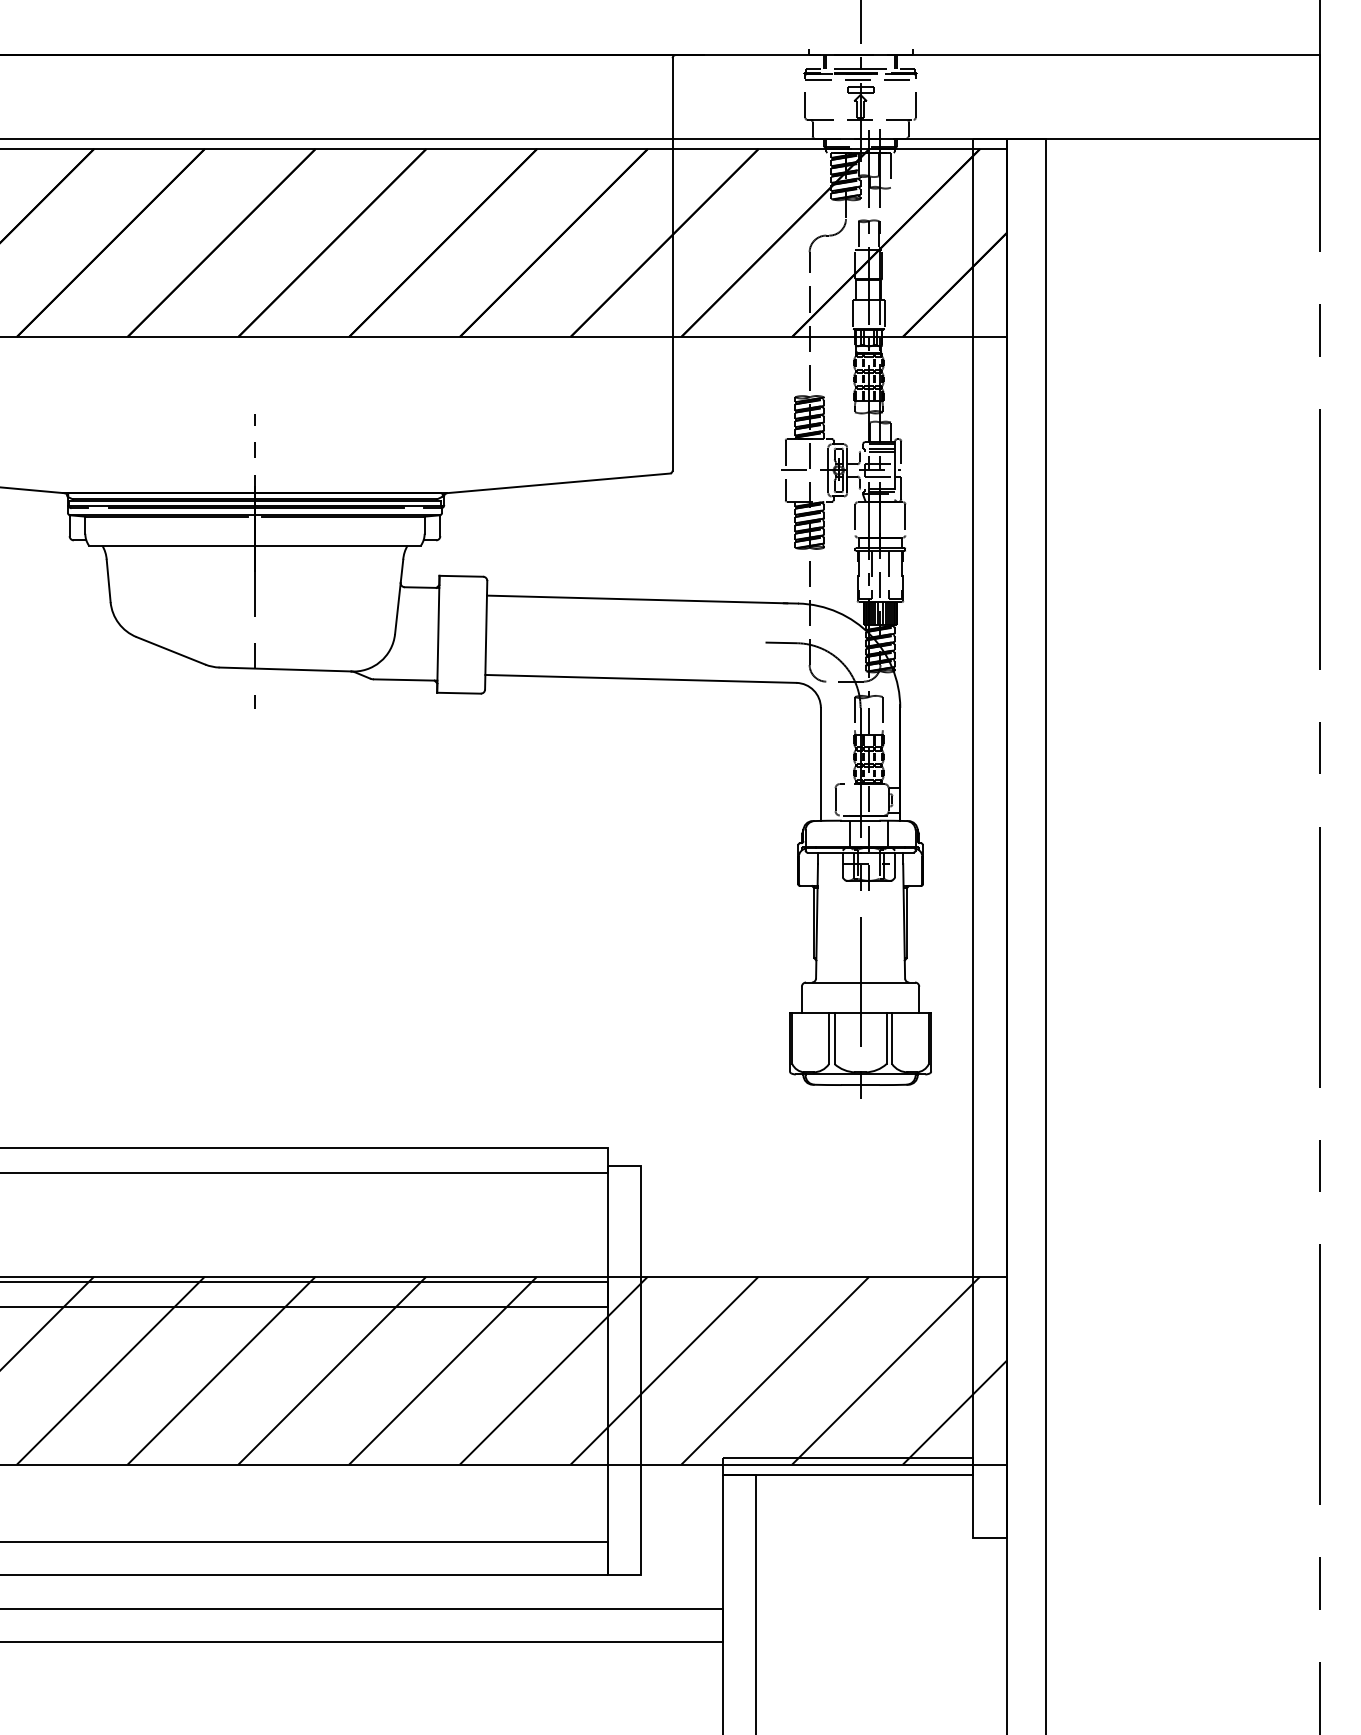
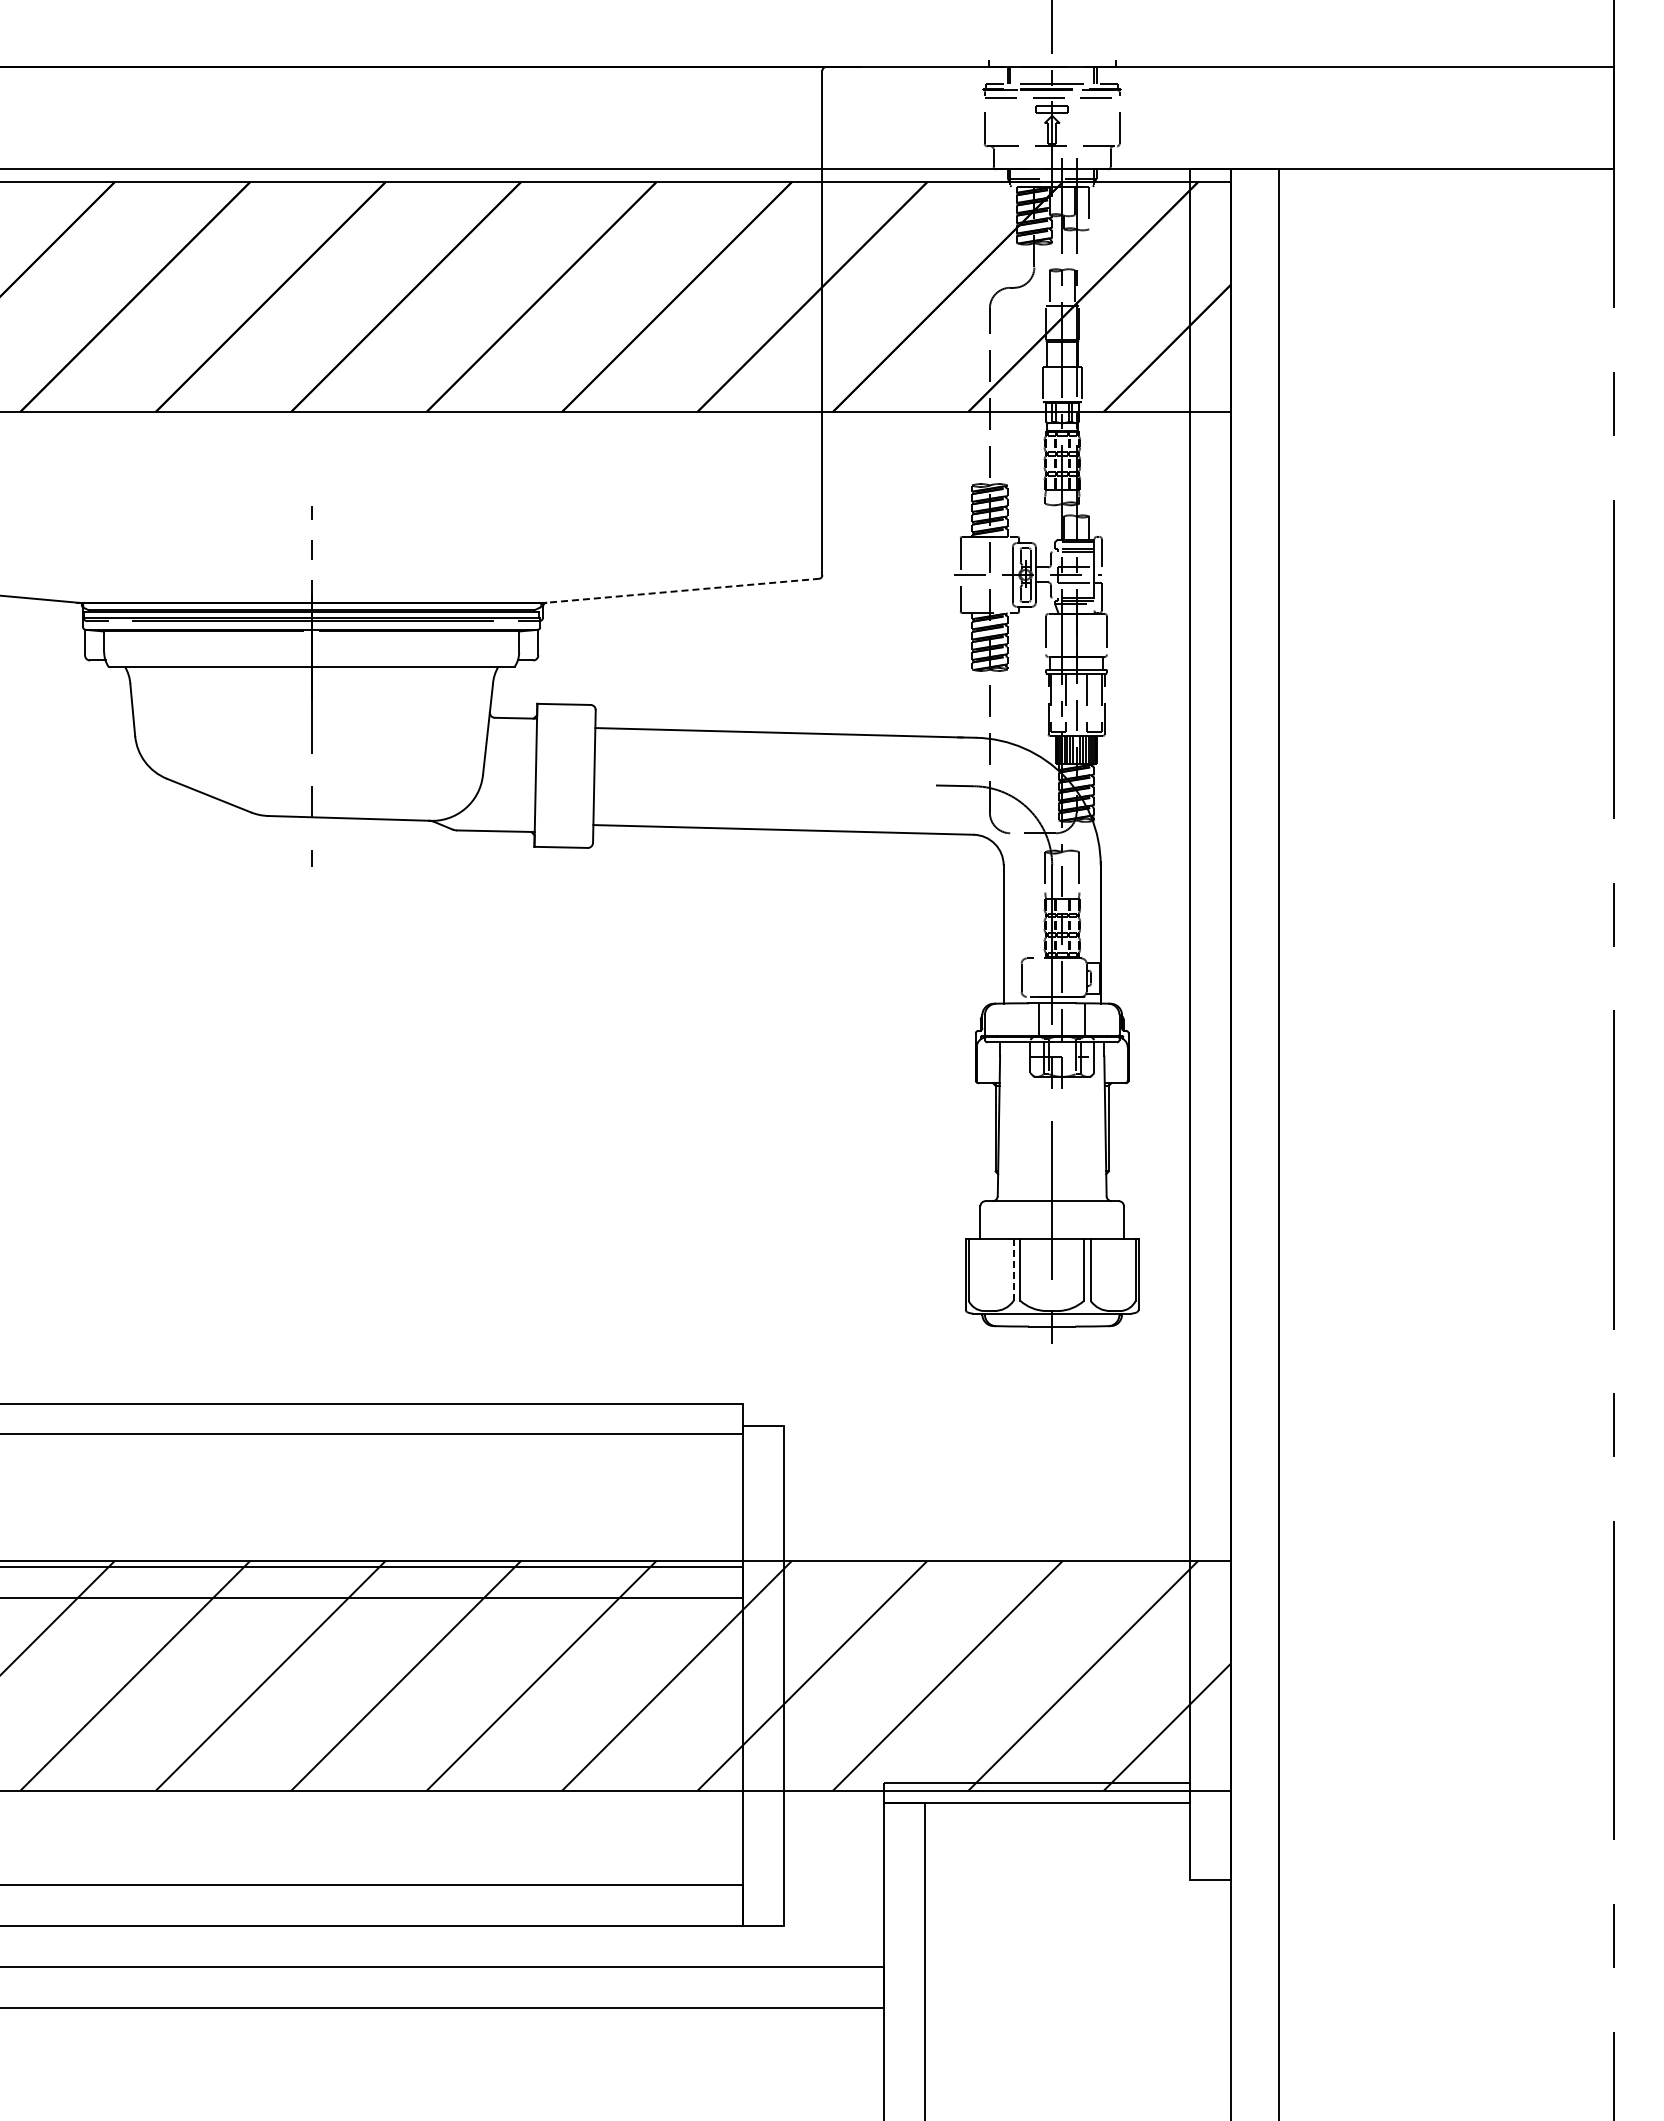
line: (558, 483) -> (682, 590), solid -> dashed
line: (828, 1038) -> (1013, 1269), solid -> dashed

